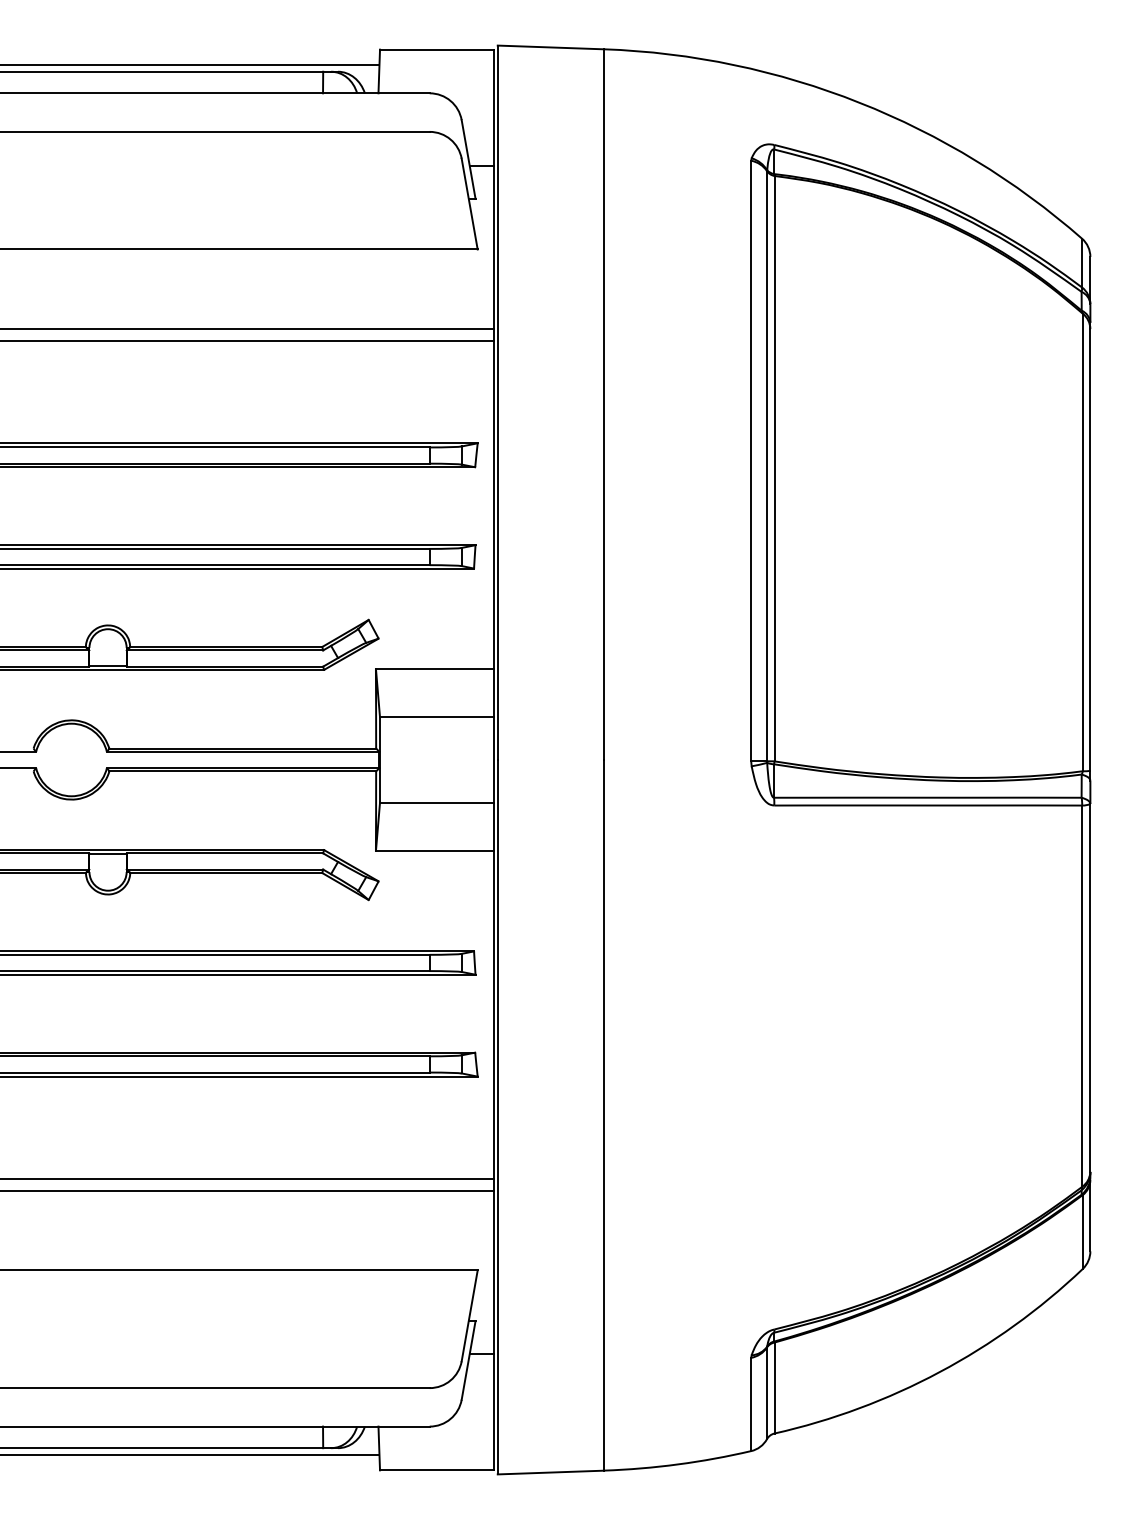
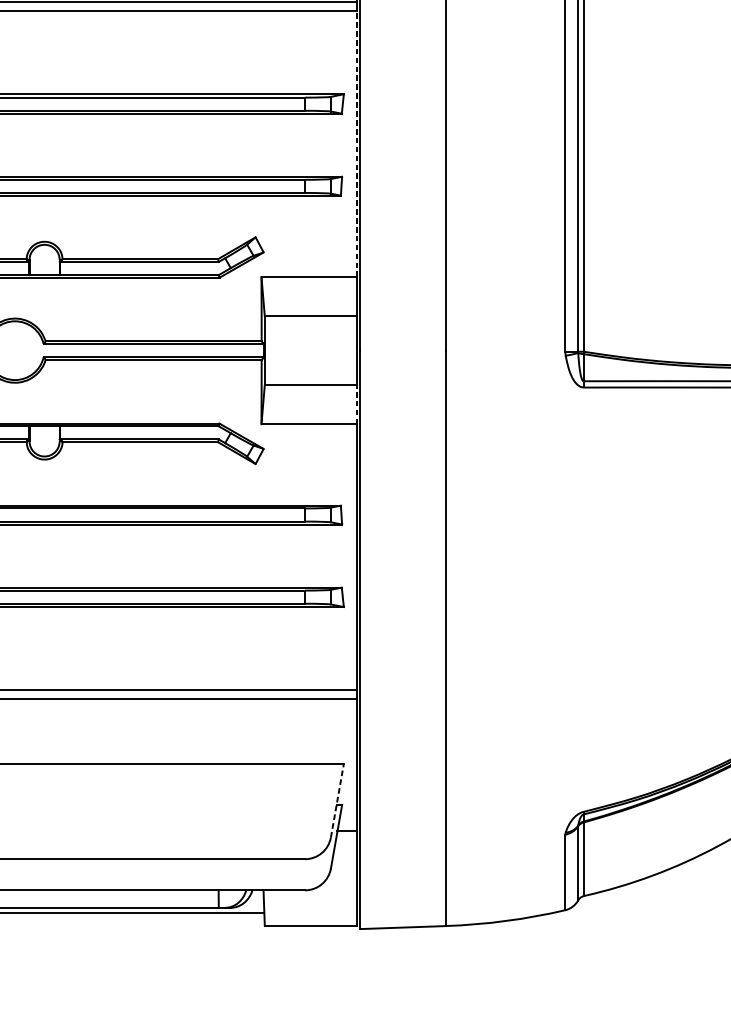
line: (493, 504) -> (356, 143), solid -> dashed
line: (493, 826) -> (356, 404), solid -> dashed
line: (469, 1315) -> (337, 800), solid -> dashed

